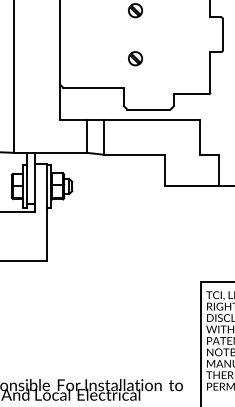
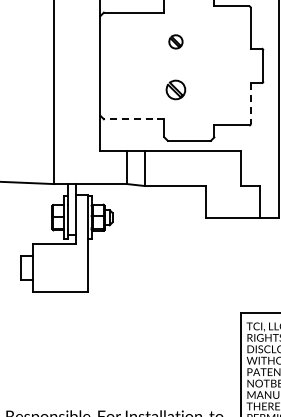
part: (135, 58) -> (175, 89), size x1.4
line: (210, 73) -> (250, 104), solid -> dashed
line: (93, 88) -> (133, 119), solid -> dashed

